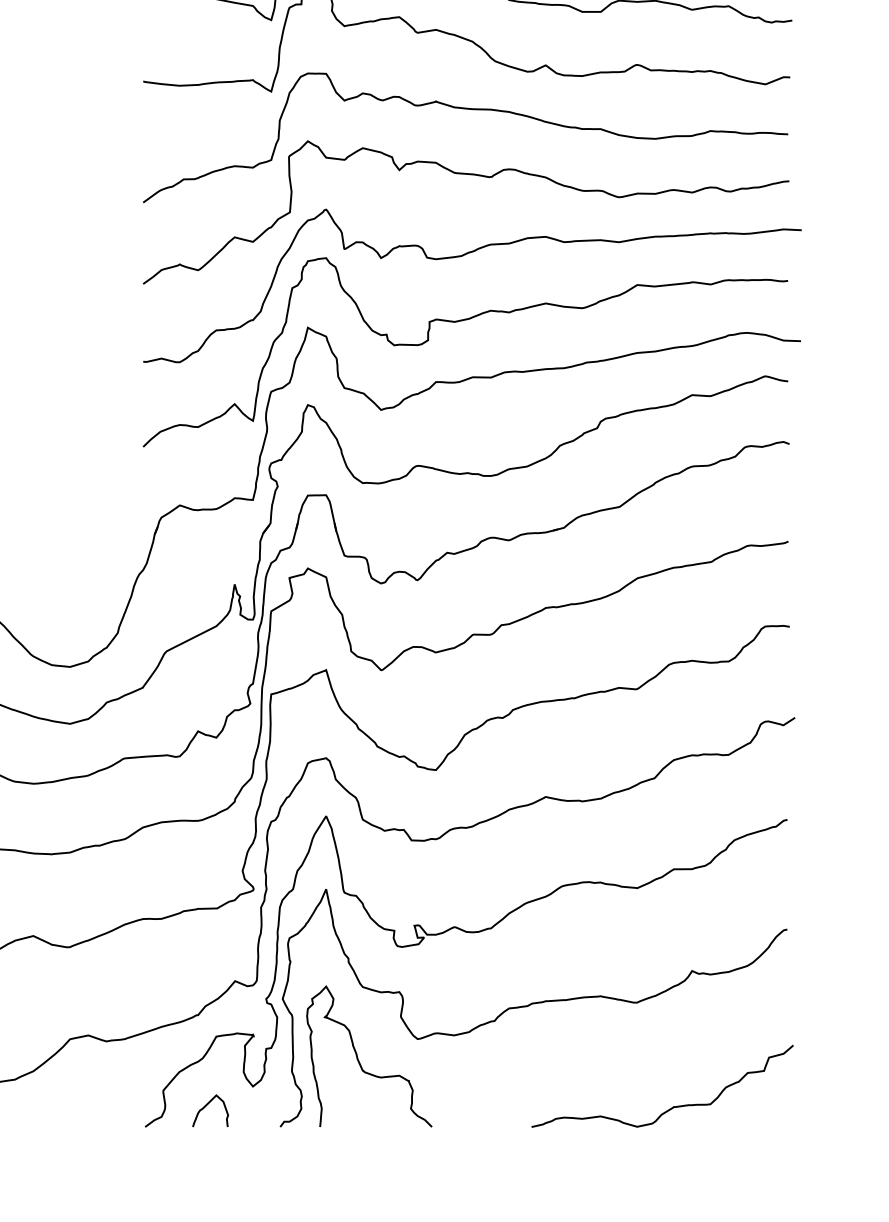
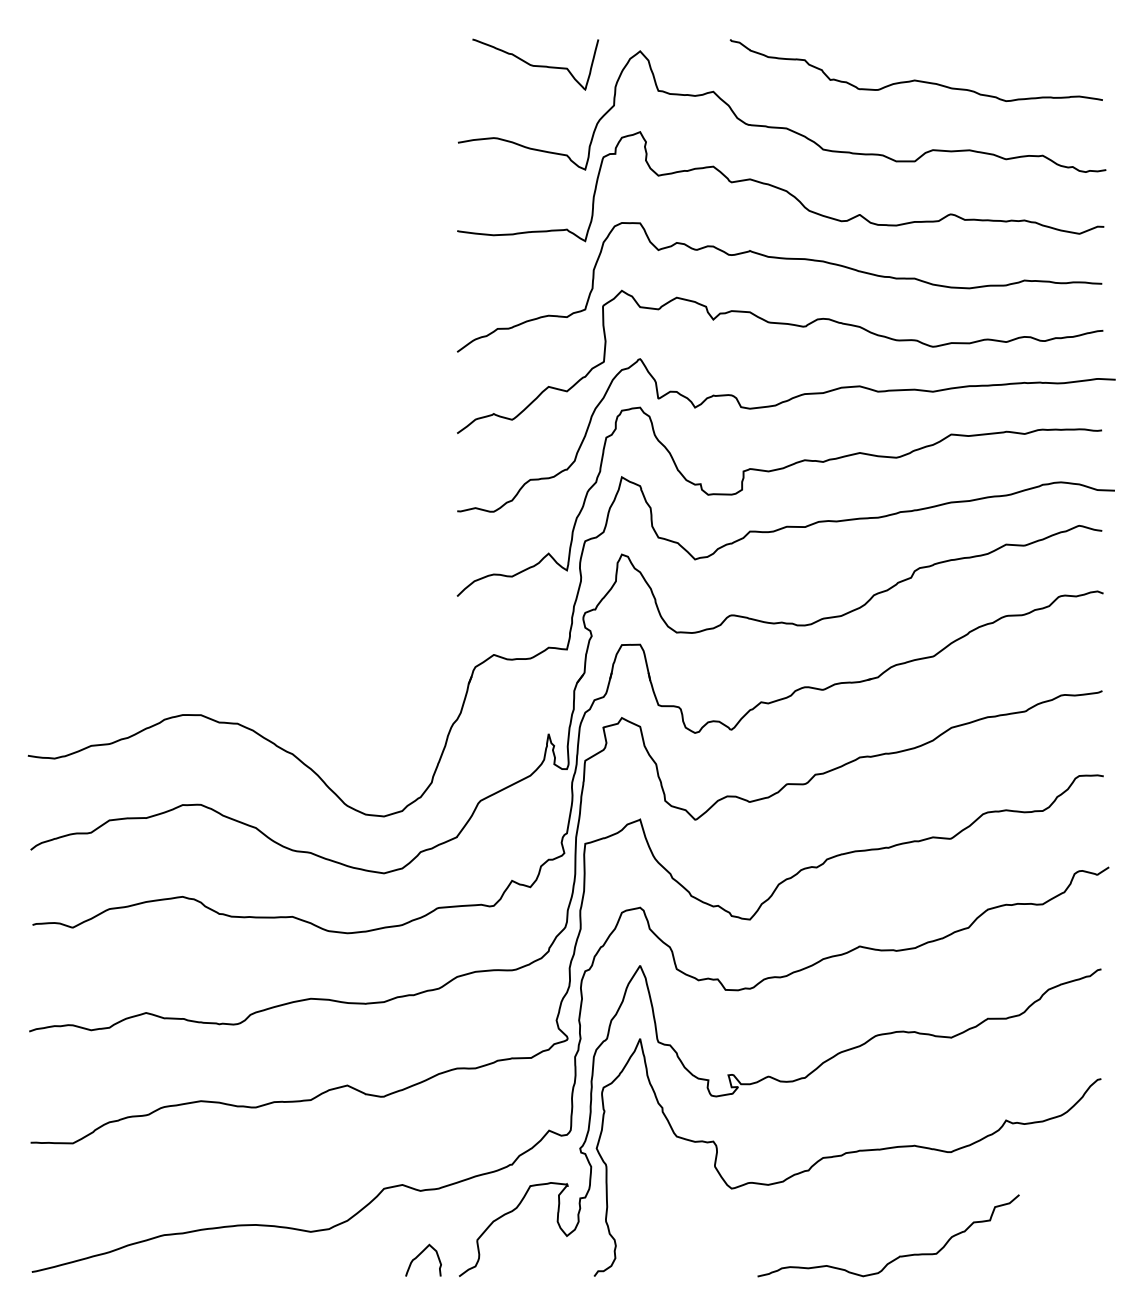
curve: (358, 1058) -> (672, 1207), removed
curve: (206, 1106) -> (419, 1255), moved
curve: (673, 1106) -> (899, 1255), moved

